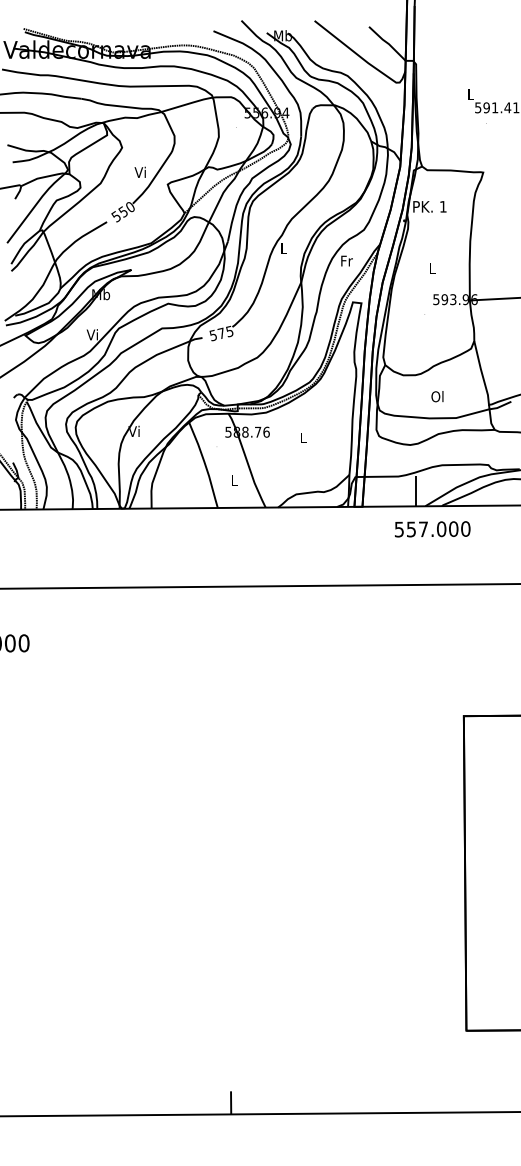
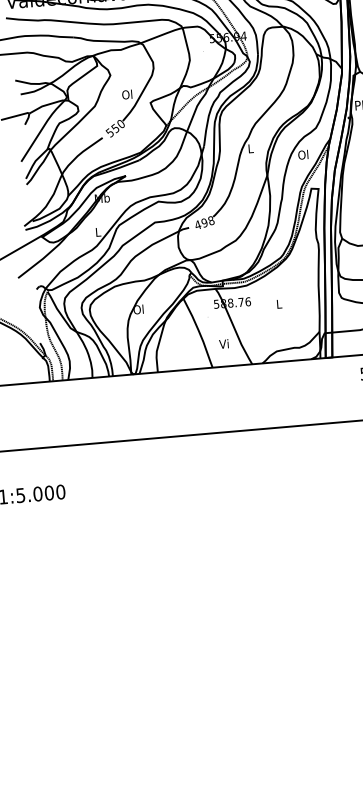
text: (140, 172) -> (127, 94), Vi -> Ol
text: (346, 260) -> (303, 154), Fr -> Ol
text: (221, 333) -> (204, 222), 575 -> 498
text: (91, 334) -> (96, 232), Vi -> L
text: (134, 431) -> (138, 309), Vi -> Ol
text: (233, 480) -> (223, 343), L -> Vi

